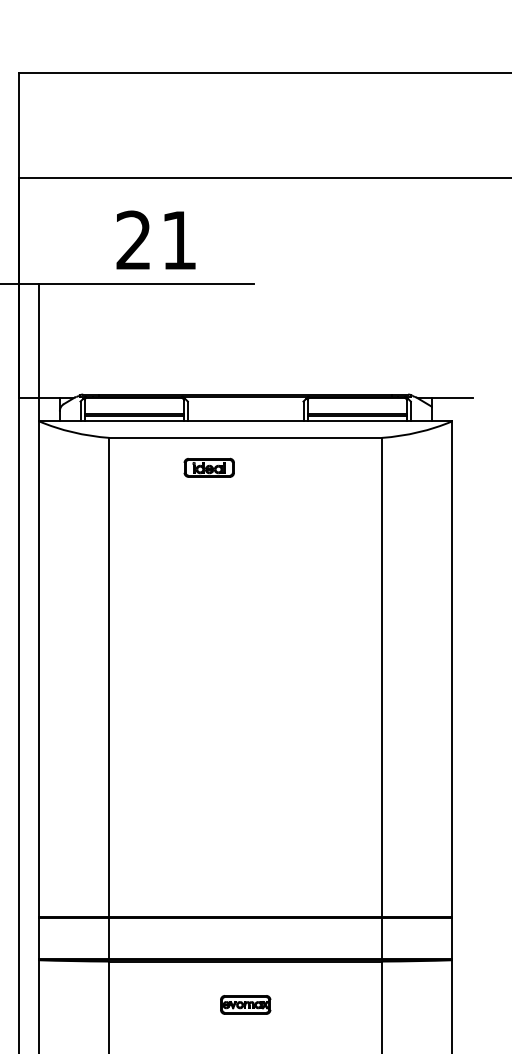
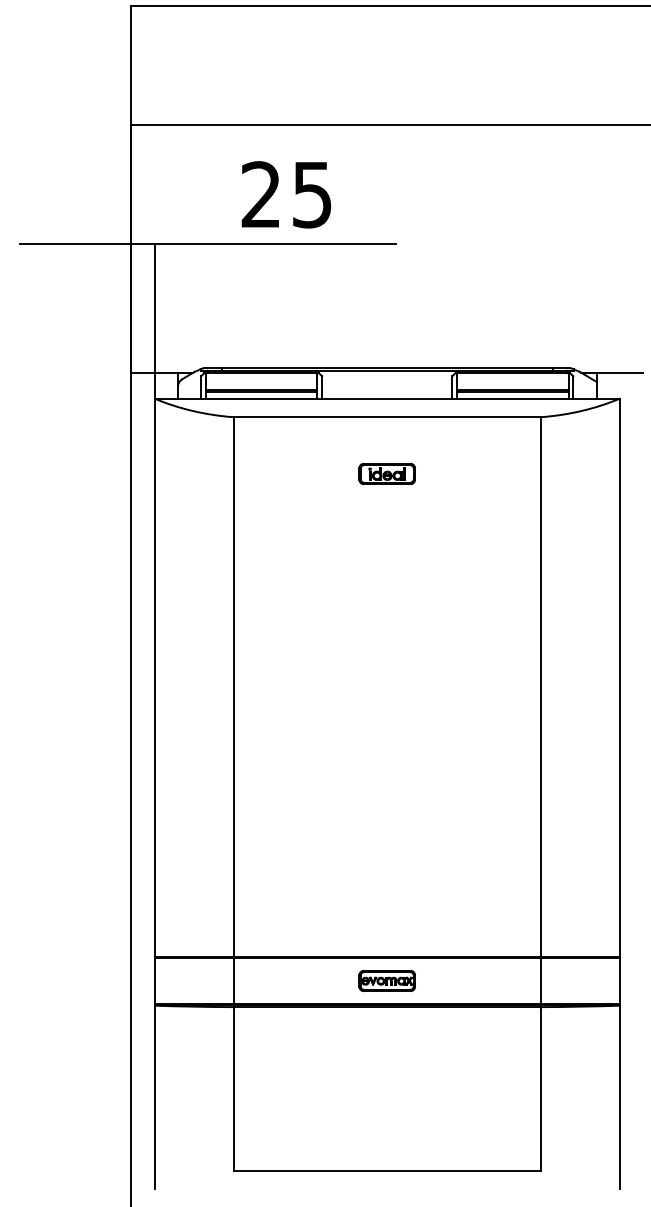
text: (179, 241) -> (312, 195), 21 -> 25
part: (208, 467) -> (386, 473), moved
part: (245, 1004) -> (386, 980), moved

